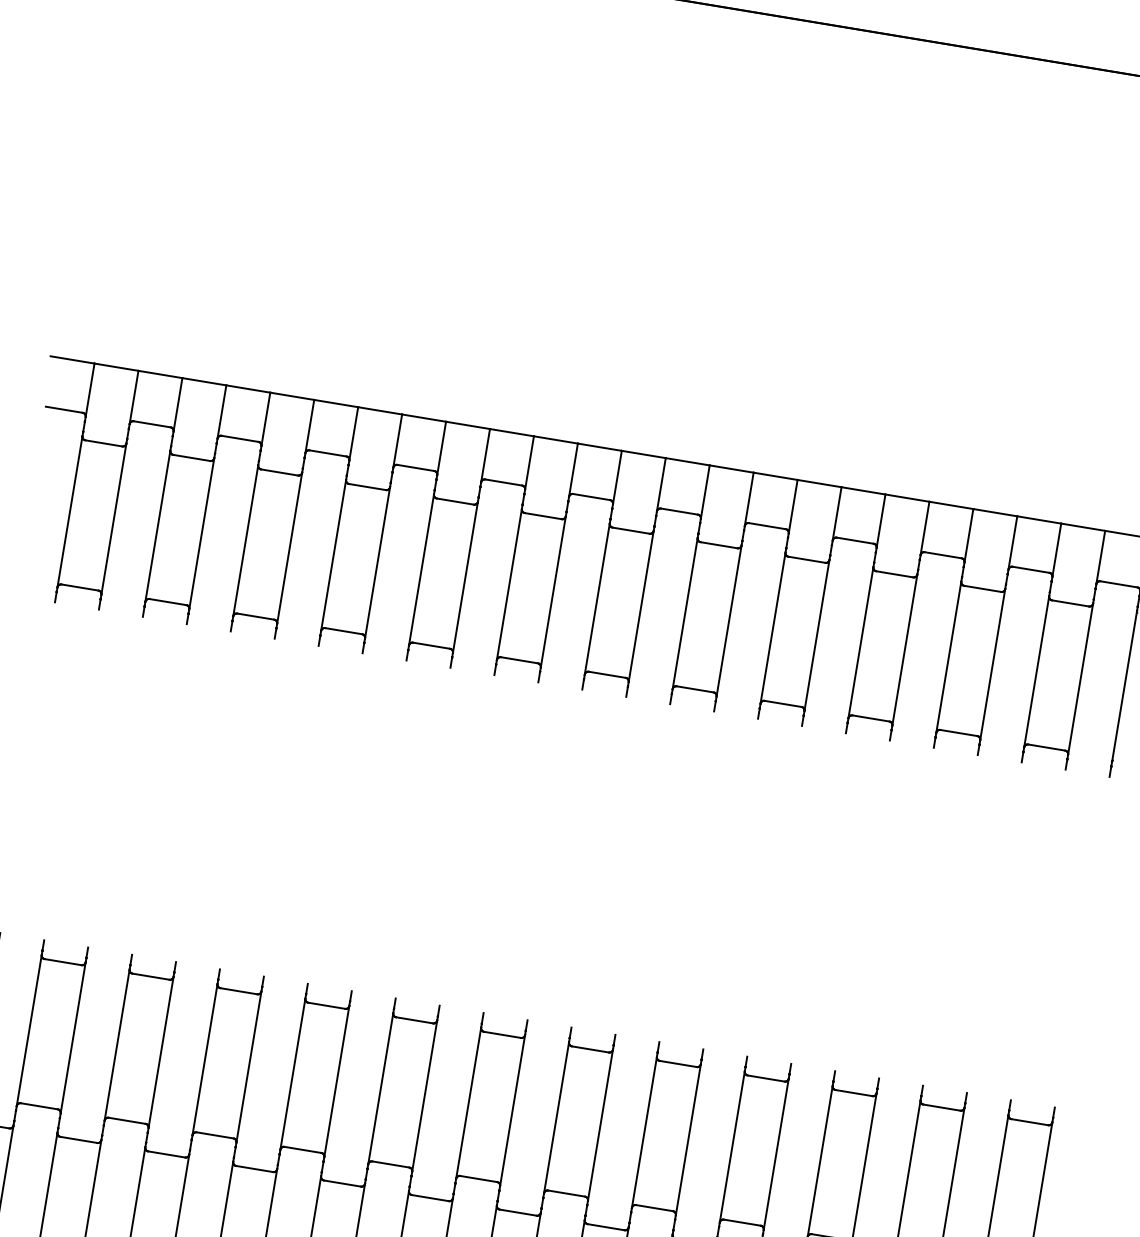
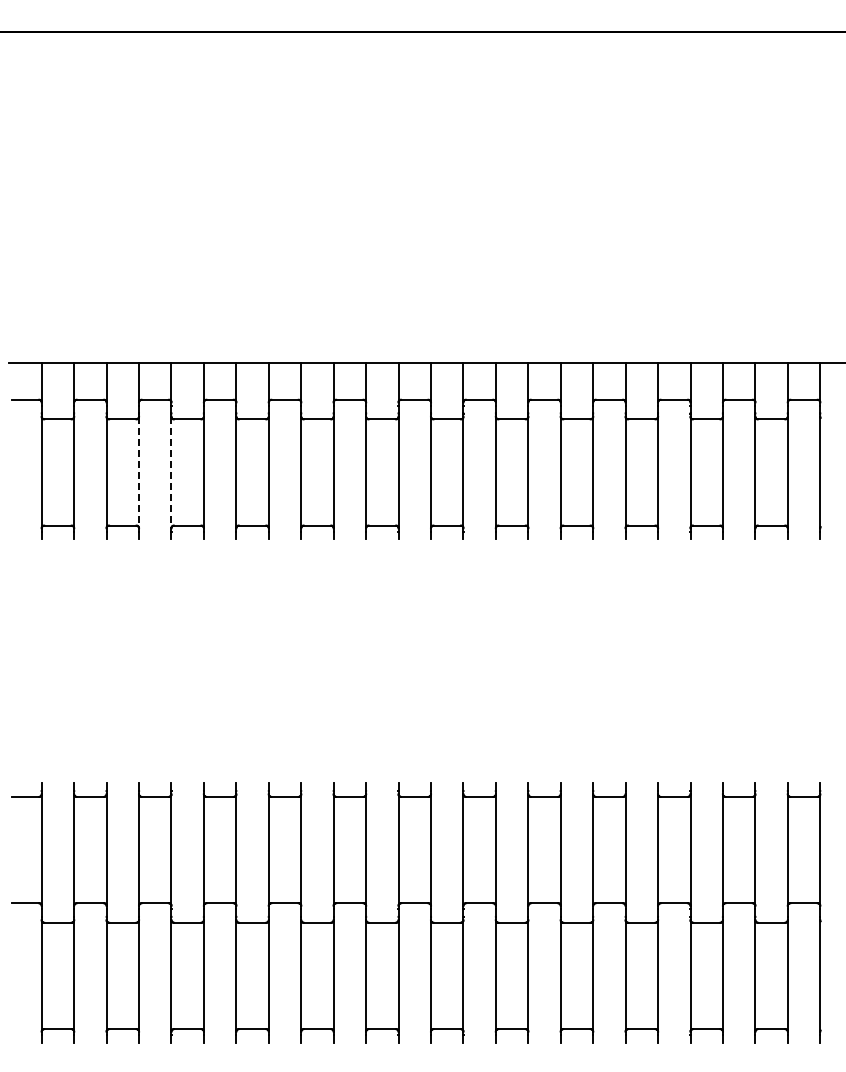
line: (202, 533) -> (139, 472), solid -> dashed
line: (245, 540) -> (171, 472), solid -> dashed

